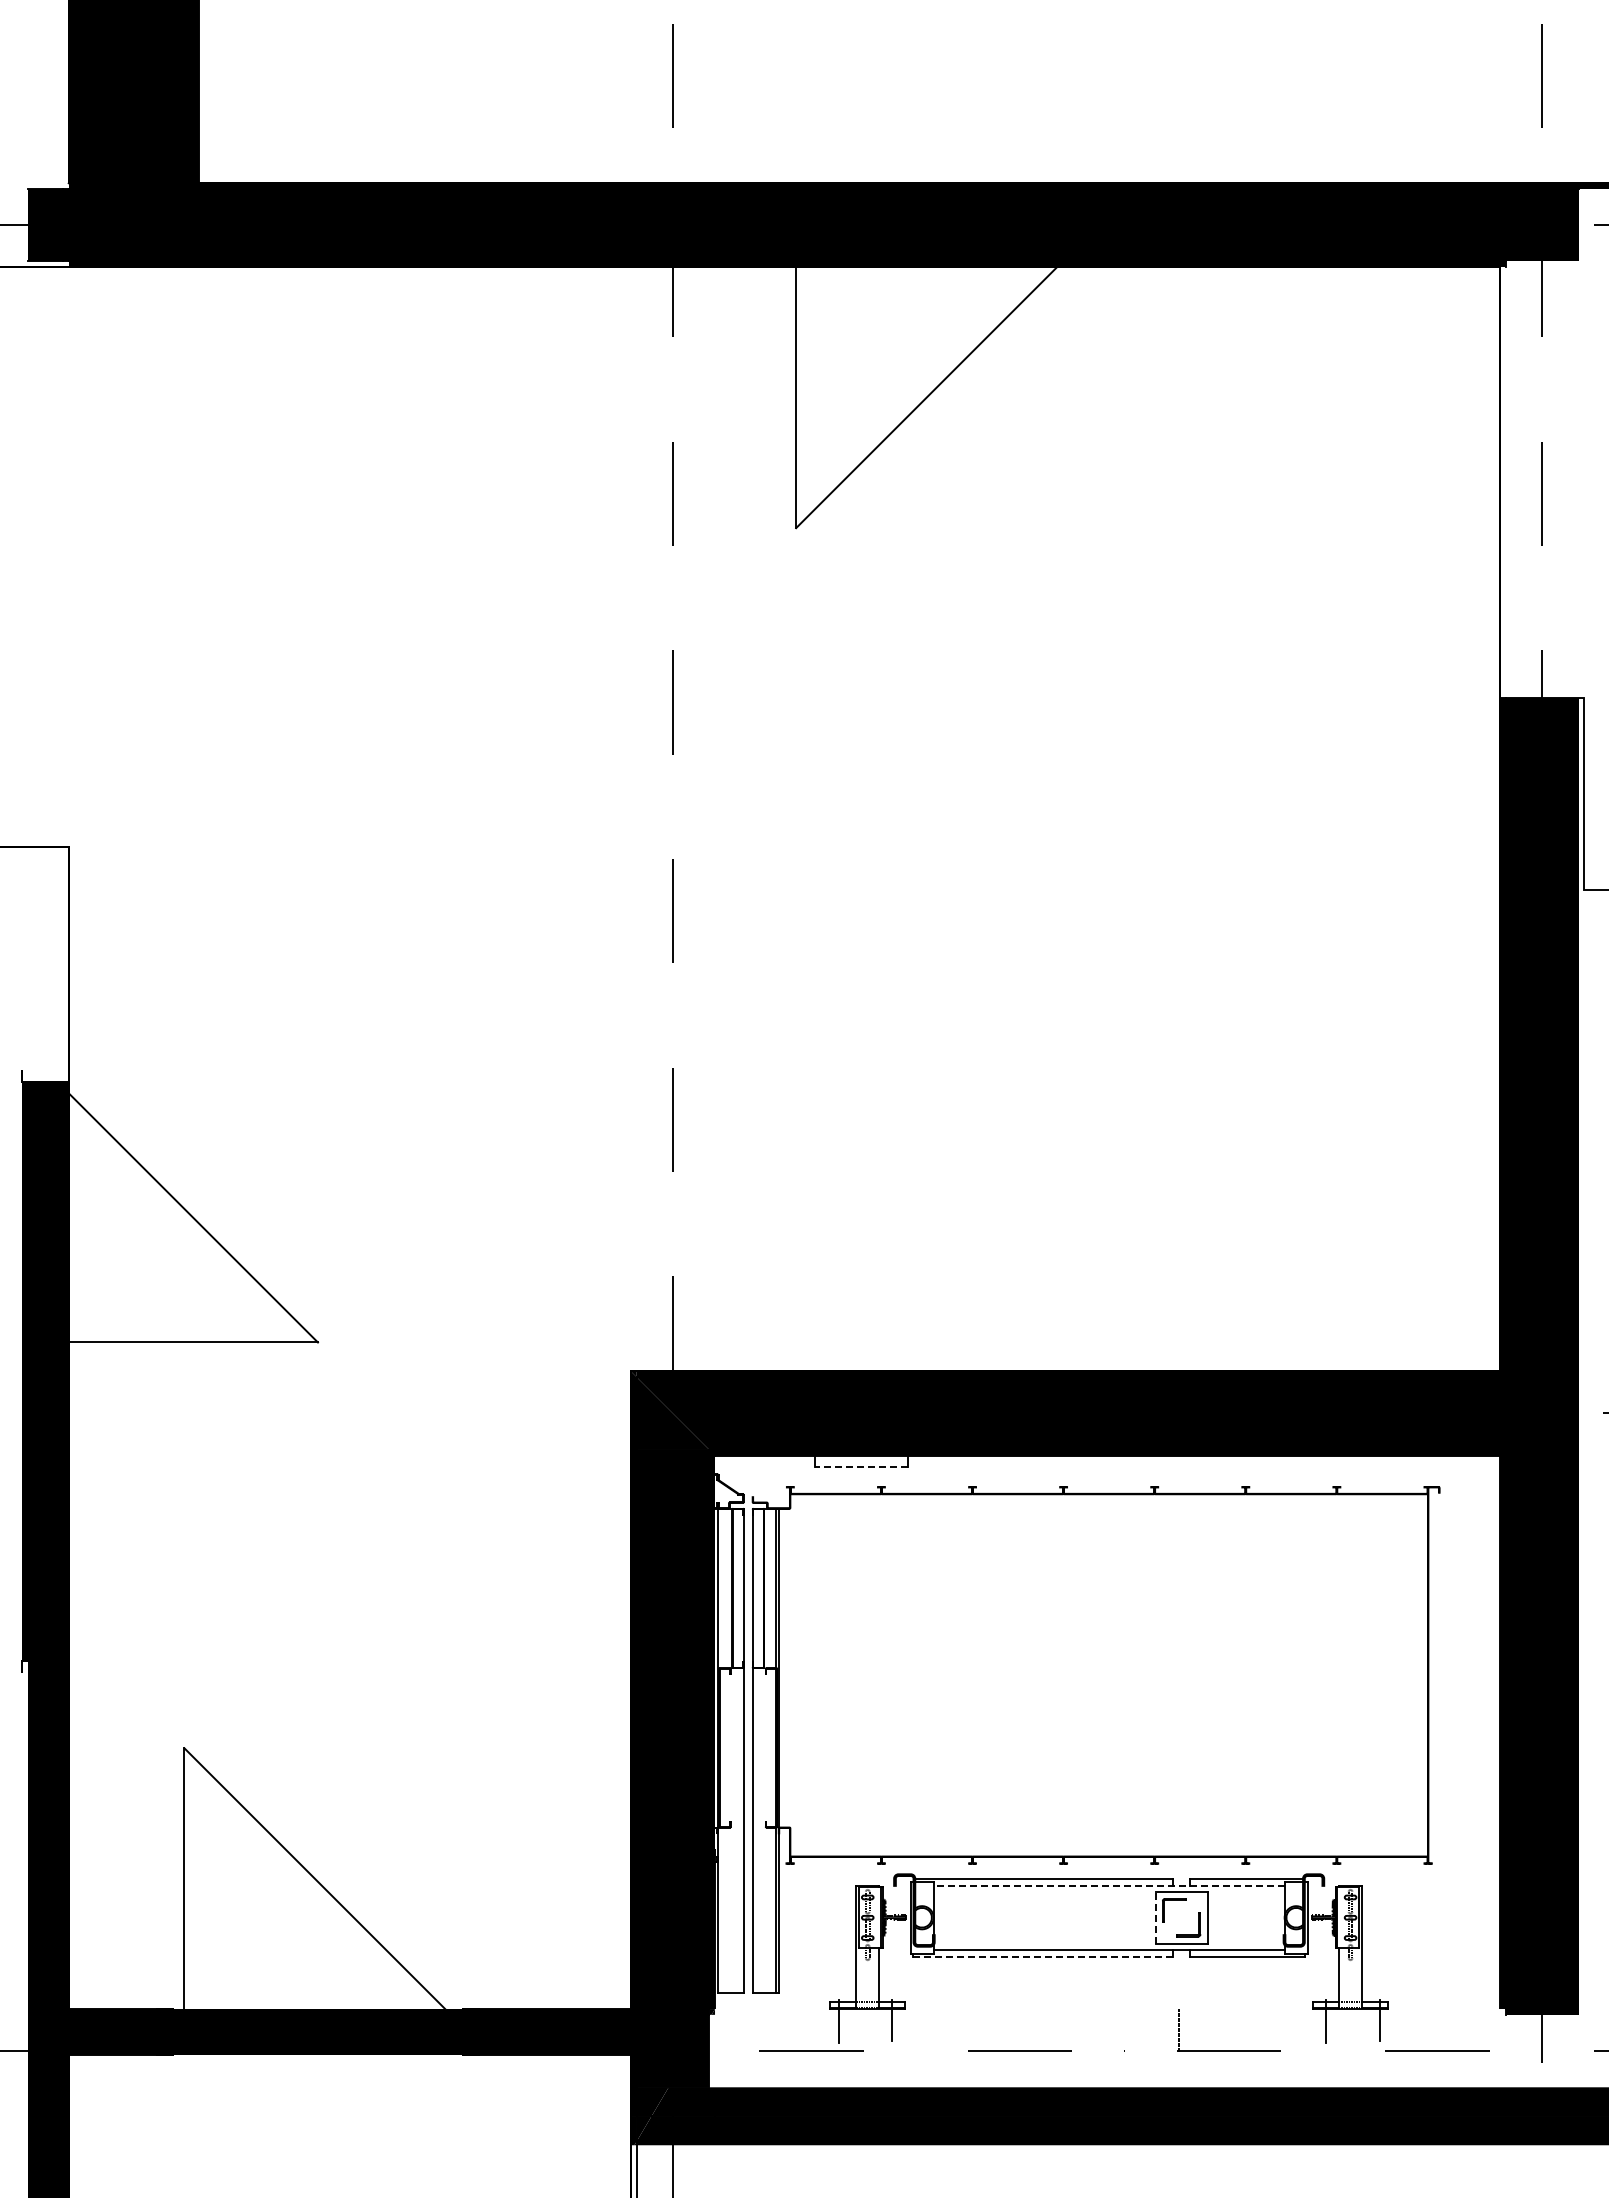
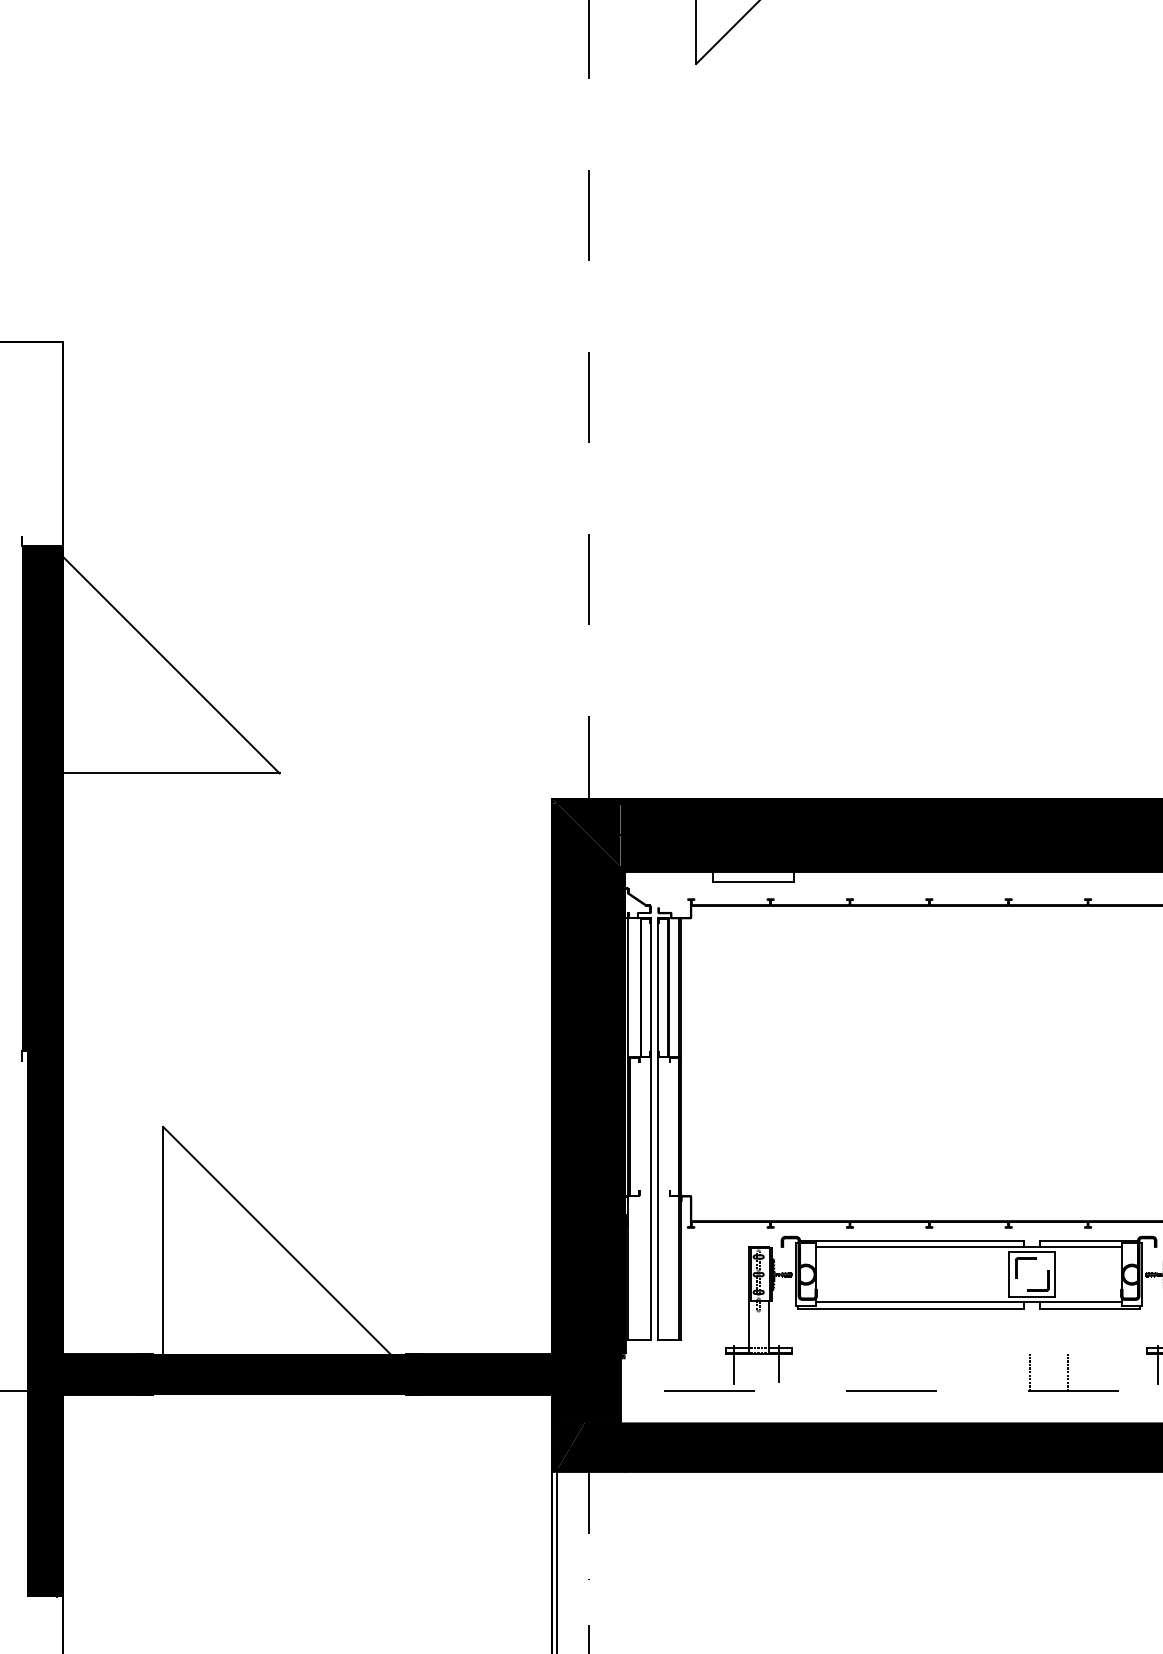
line: (860, 1467) -> (752, 882), dashed -> solid
line: (1108, 1885) -> (968, 1246), dashed -> solid
line: (1155, 1917) -> (1009, 1274), dashed -> solid
line: (1043, 1956) -> (911, 1308), dashed -> solid
line: (1222, 2030) -> (1067, 1372), added

